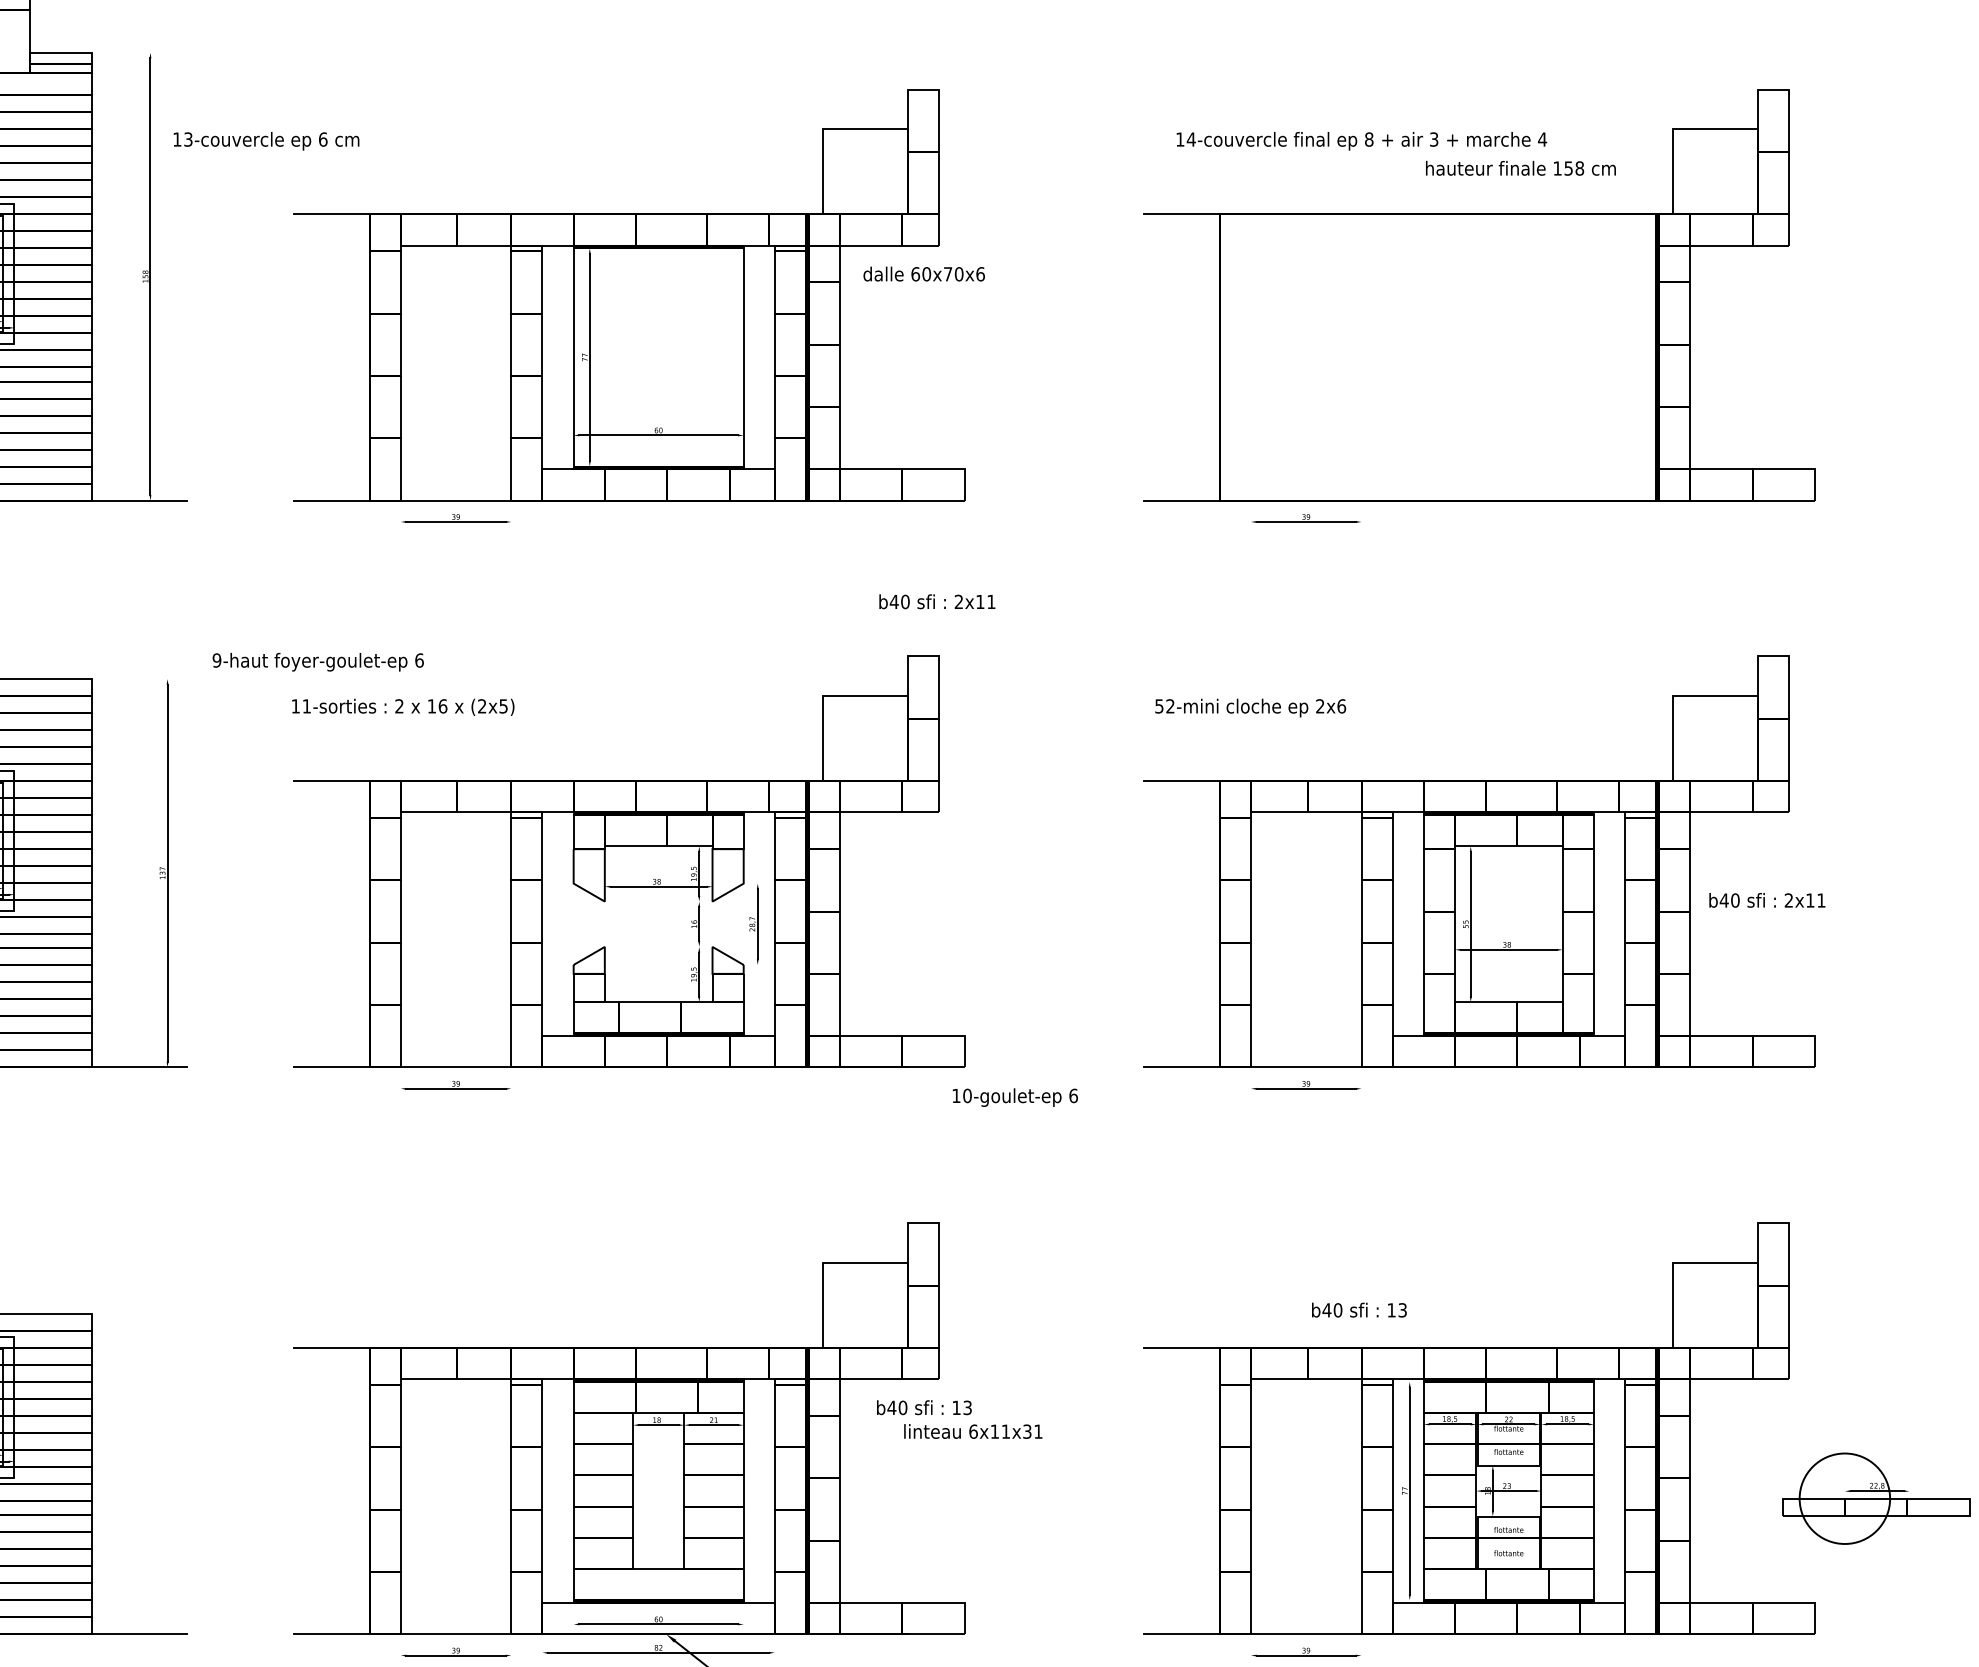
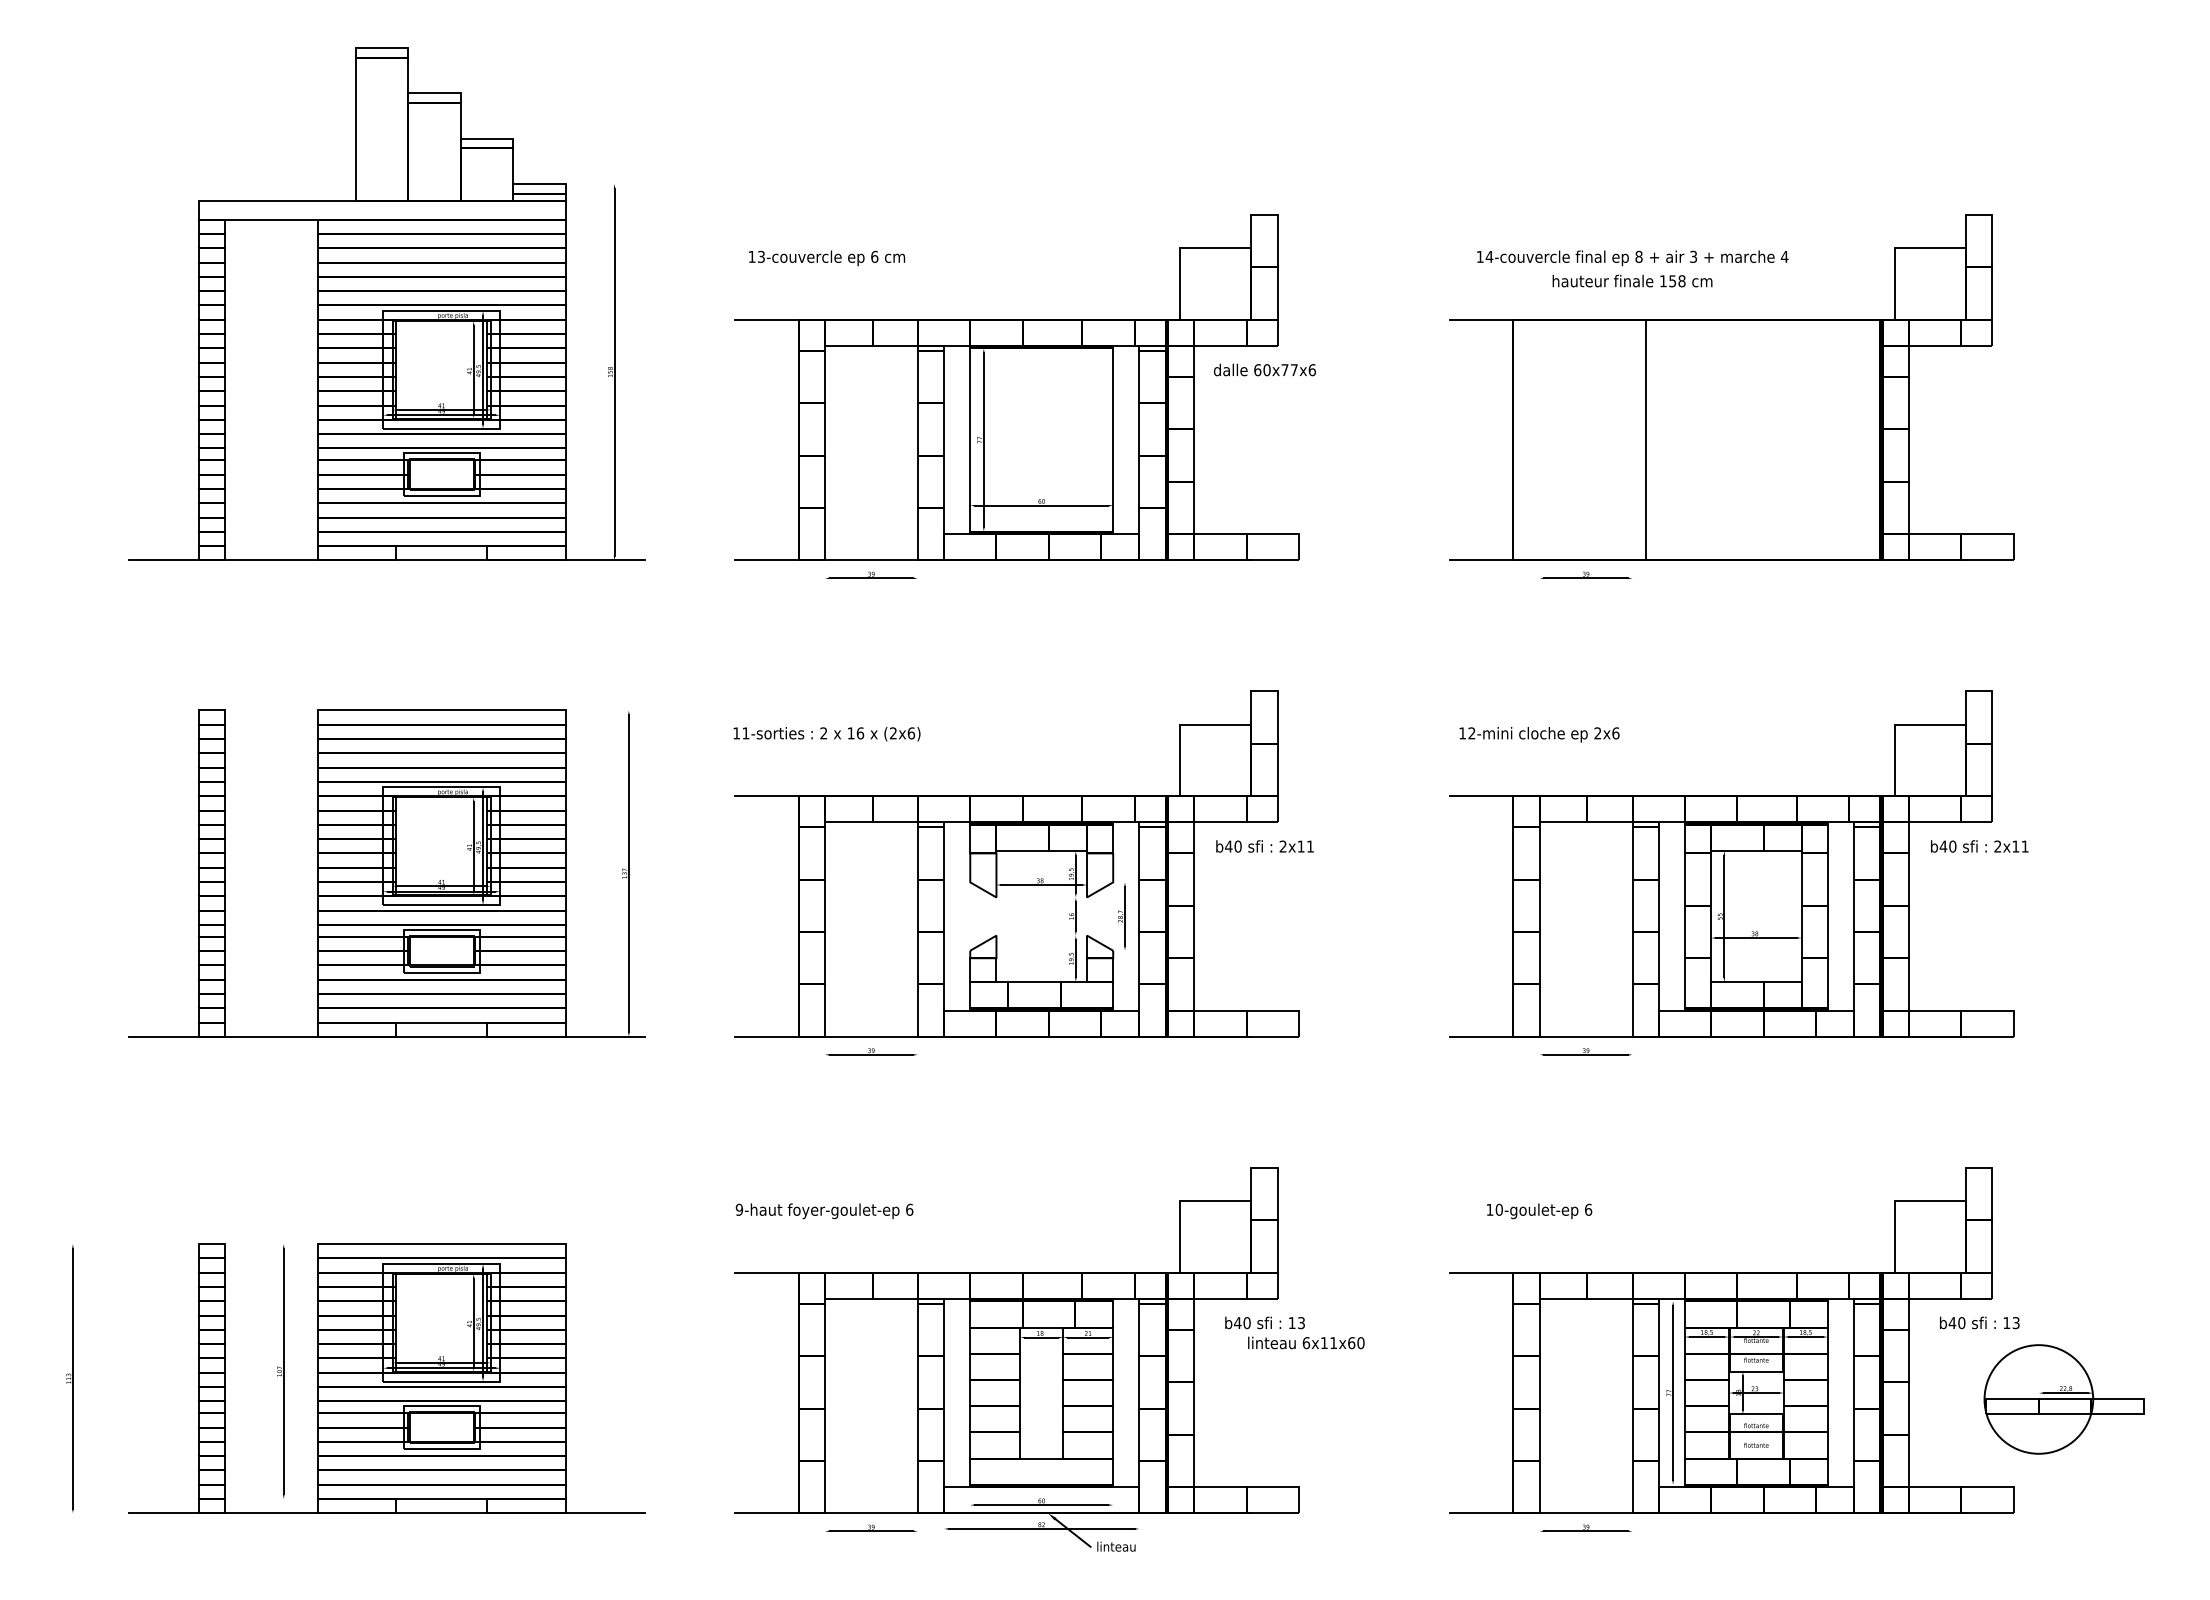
text: (267, 141) -> (827, 258), moved
text: (1520, 167) -> (1632, 280), moved
text: (958, 274) -> (1293, 370), 60x70x6 -> 60x77x6
line: (1376, 356) -> (1645, 439), added
text: (936, 601) -> (1264, 846), moved
text: (318, 662) -> (824, 1211), moved
text: (503, 706) -> (911, 733), (2x5) -> (2x6)
text: (1159, 706) -> (1462, 733), 52-mini -> 12-mini
text: (1767, 900) -> (1979, 846), moved
text: (1015, 1097) -> (1539, 1211), moved
text: (1359, 1309) -> (1979, 1322), moved
text: (1033, 1432) -> (1356, 1343), 6x11x31 -> 6x11x60
circle: (1844, 1498) -> (2038, 1399), size x1.43

